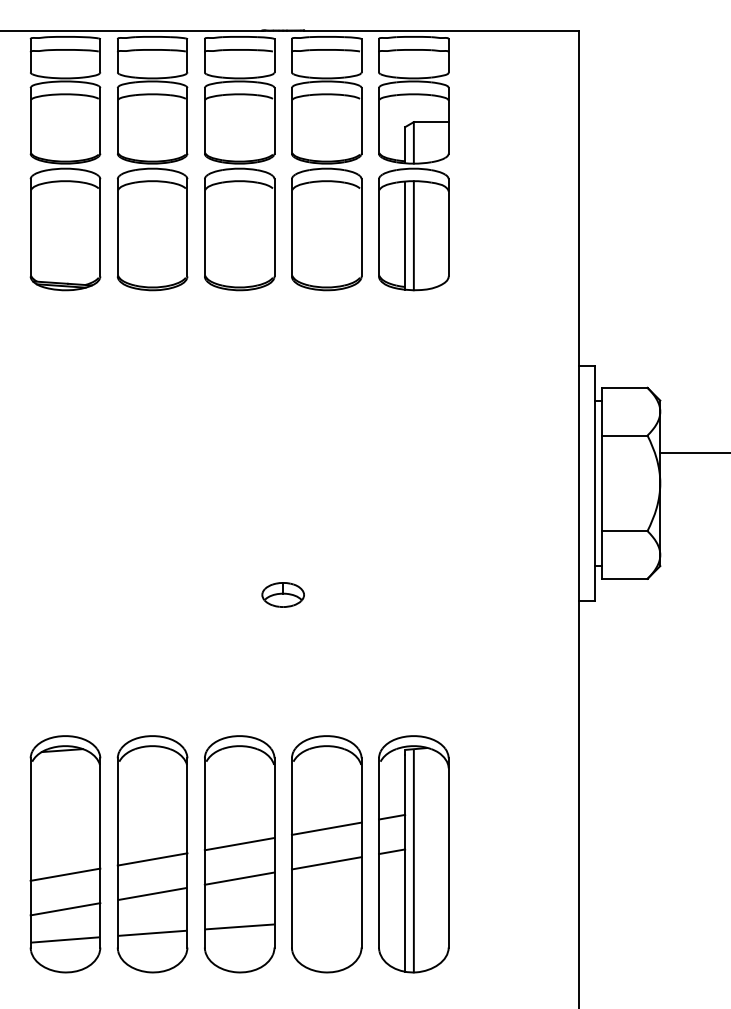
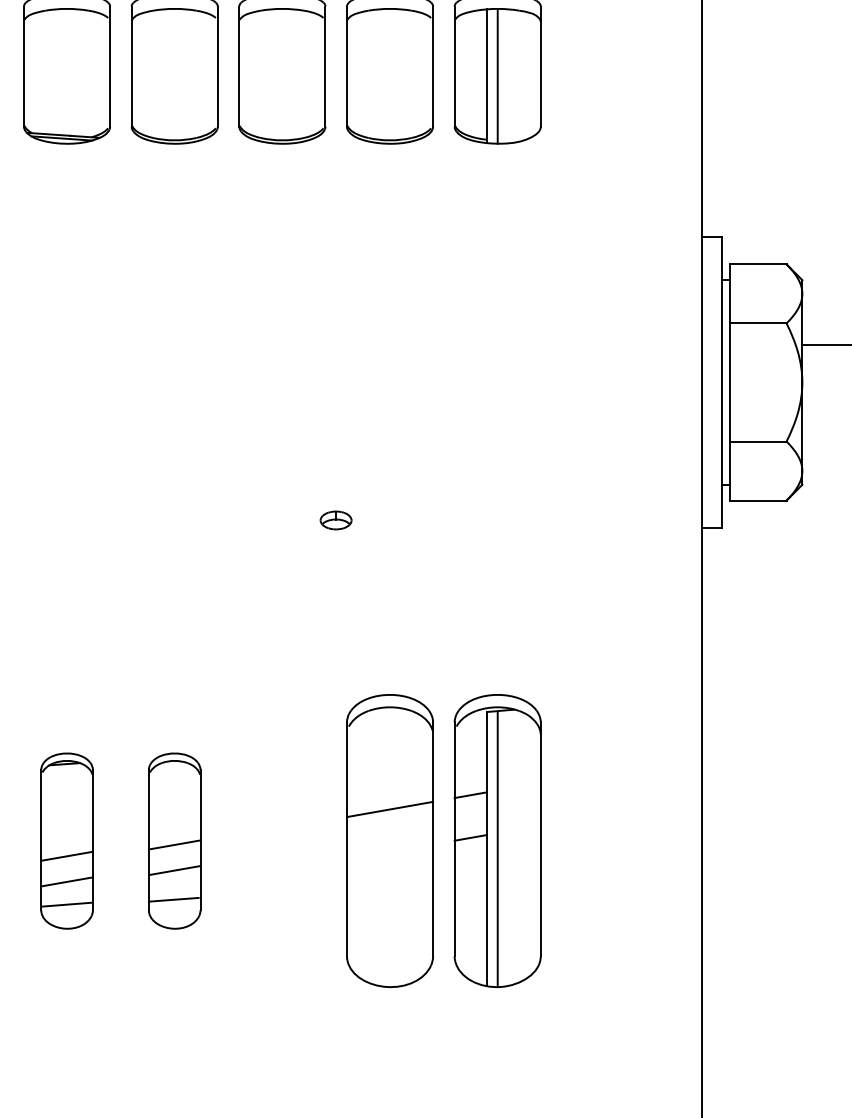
part: (282, 594) -> (335, 519), size x0.6
part: (65, 854) -> (67, 841), size x0.6
part: (152, 854) -> (174, 841), size x0.6
part: (239, 854) -> (282, 841), removed
line: (326, 863) -> (389, 852), removed

